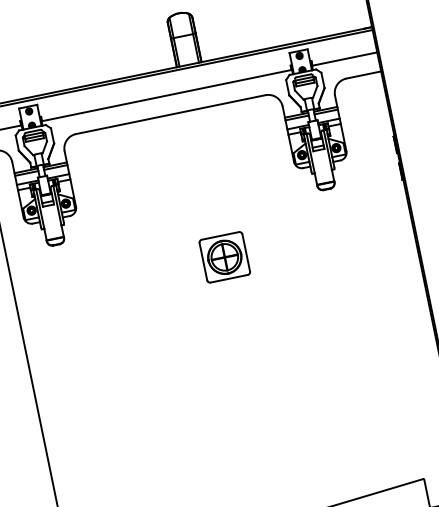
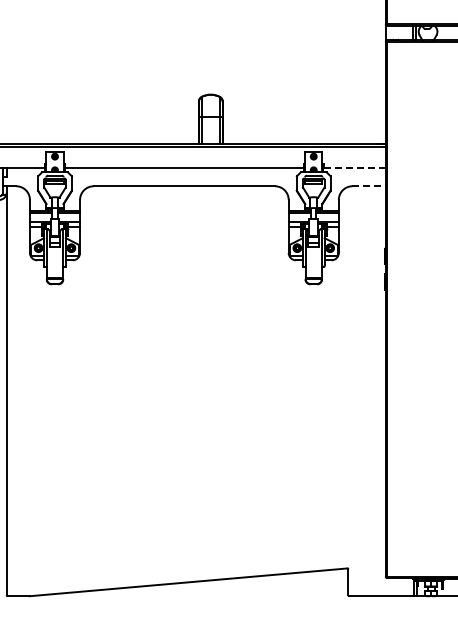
line: (344, 59) -> (354, 168), solid -> dashed
line: (364, 75) -> (369, 186), solid -> dashed
part: (224, 257) -> (206, 327), removed

